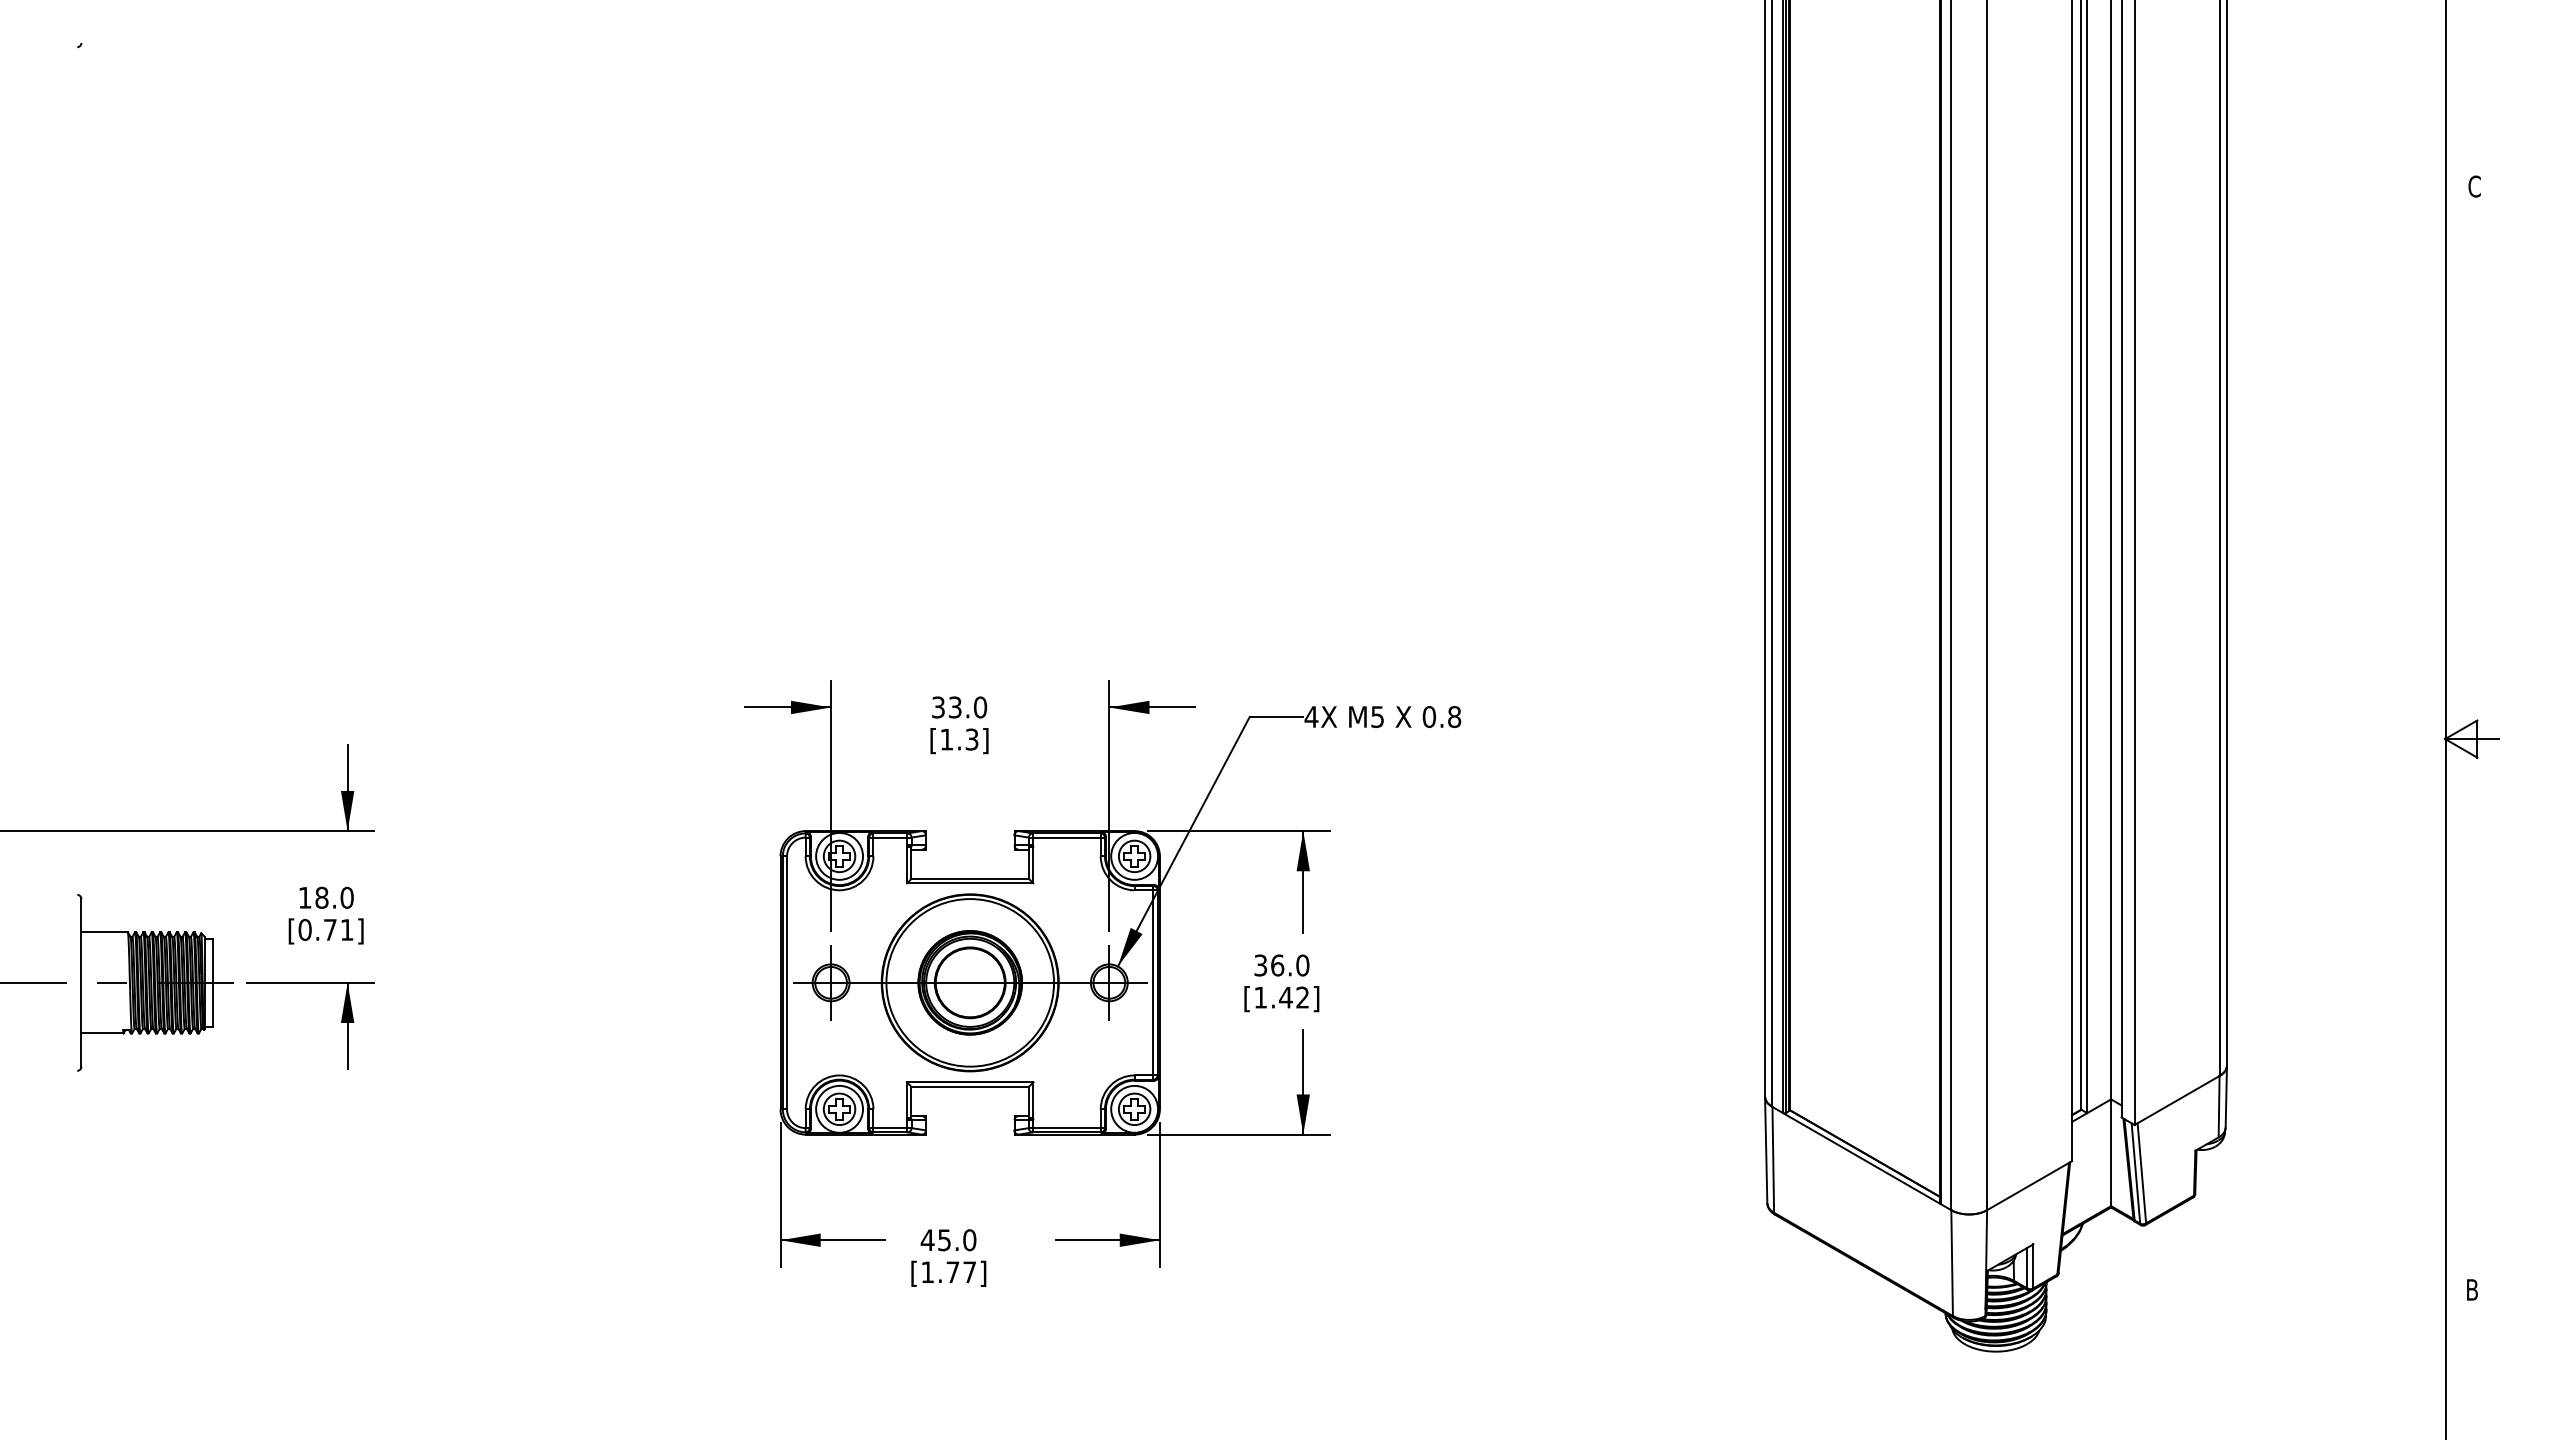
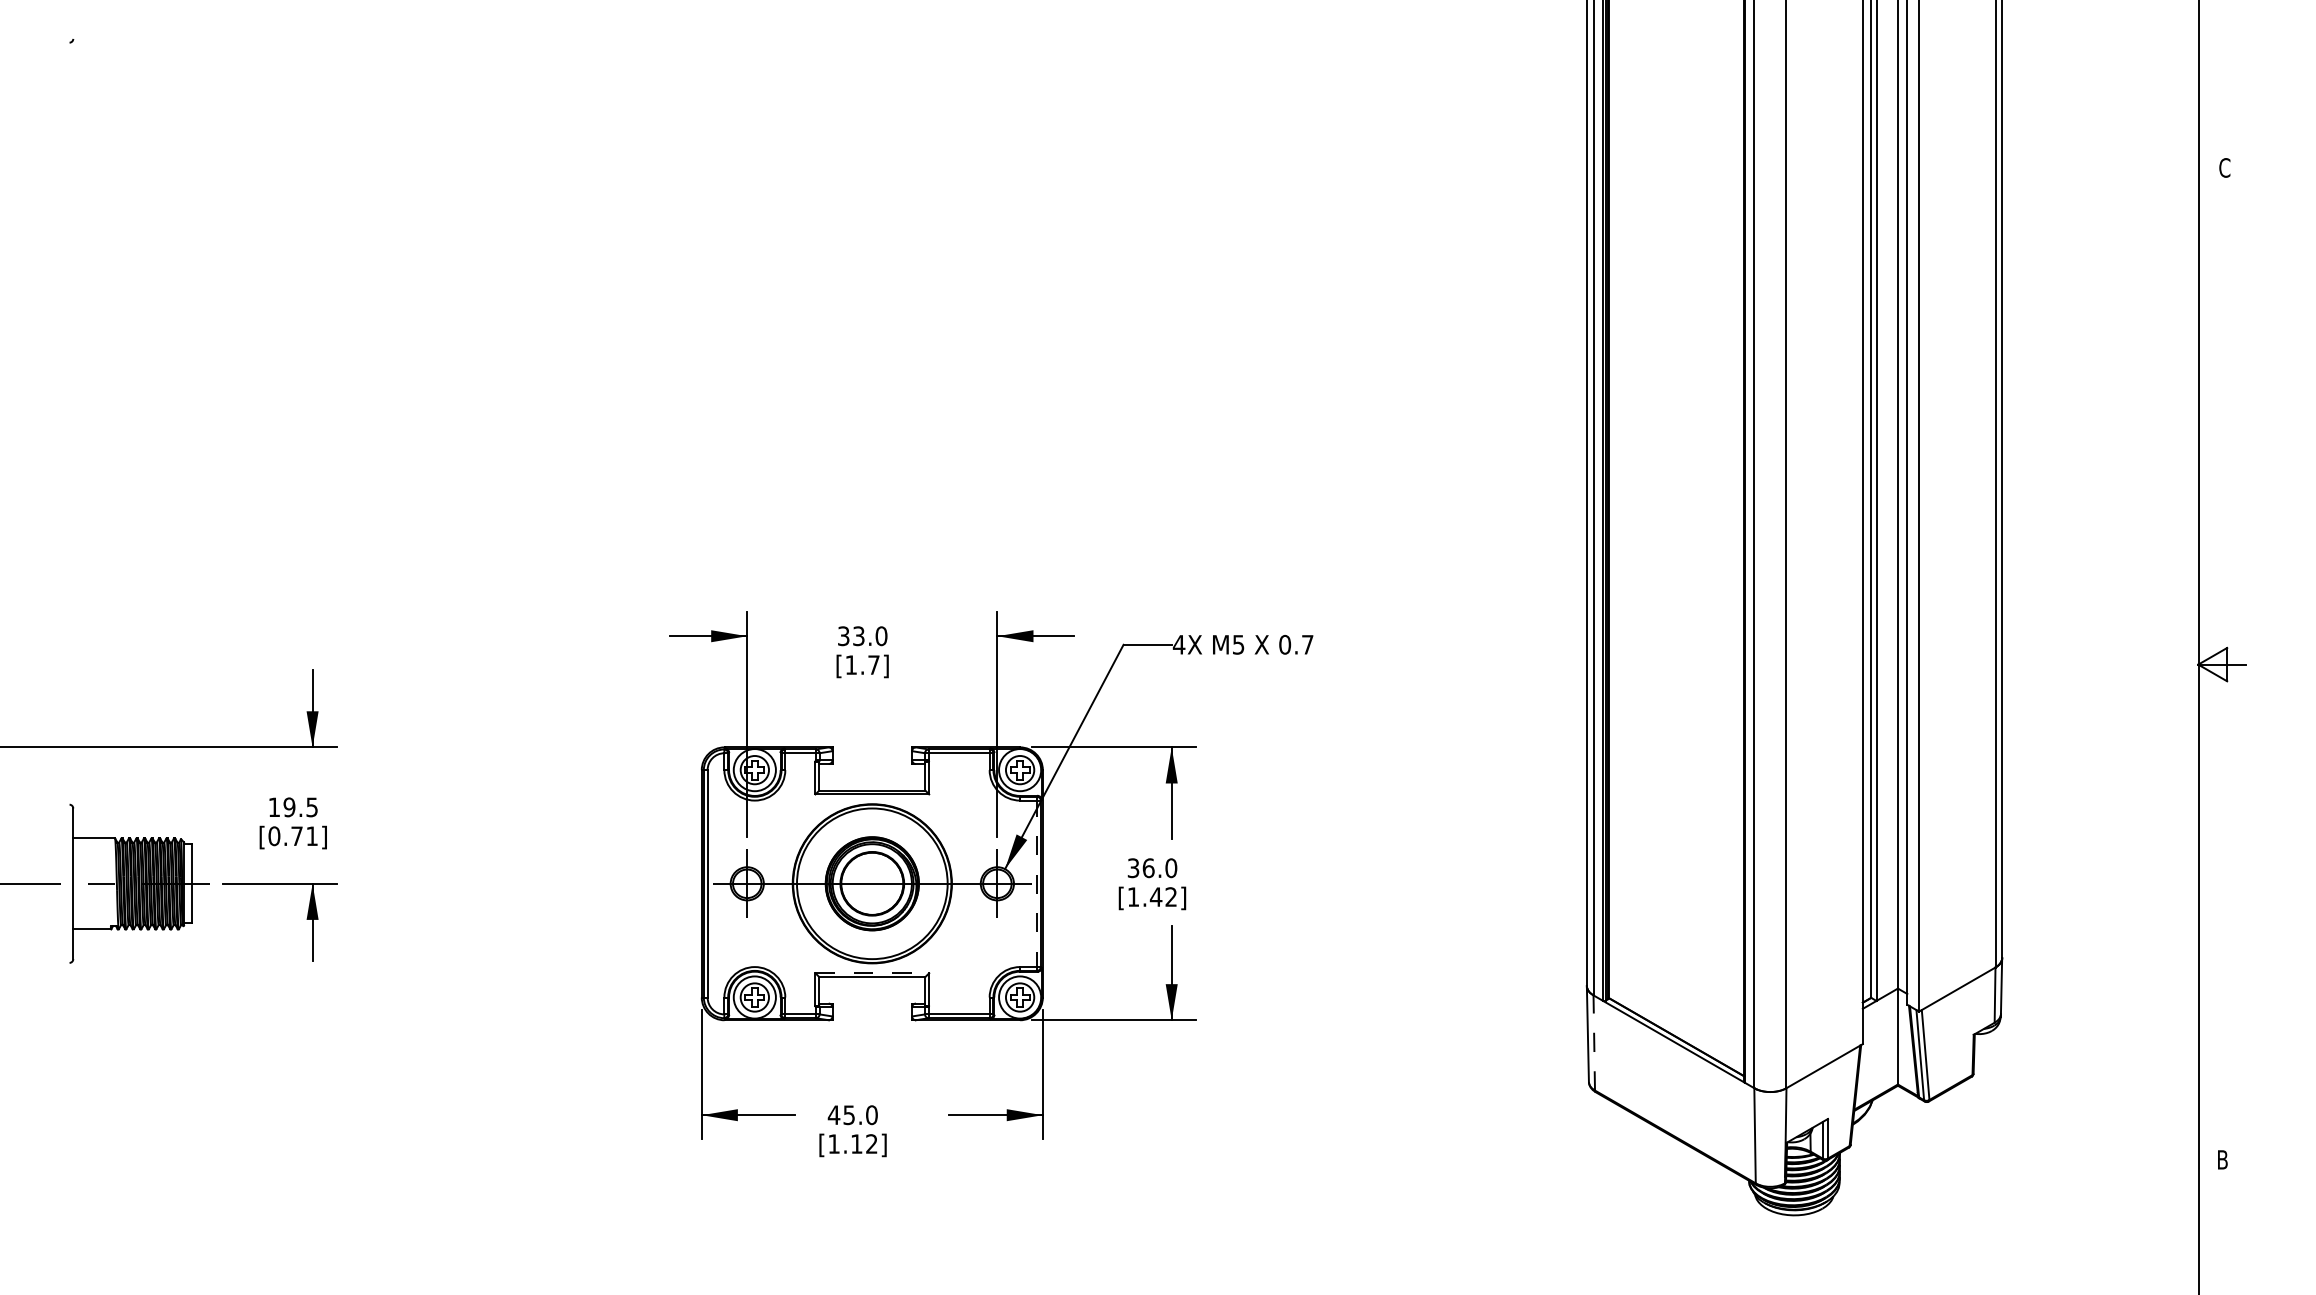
text: (1454, 717) -> (1307, 645), 0.8 -> 0.7
text: (971, 739) -> (873, 665), [1.3] -> [1.7]
text: (334, 897) -> (300, 807), 18.0 -> 19.5
line: (1153, 982) -> (1037, 883), solid -> dashed
line: (970, 1082) -> (872, 973), solid -> dashed
line: (1773, 1159) -> (1594, 1042), solid -> dashed
text: (960, 1271) -> (863, 1143), [1.77] -> [1.12]

